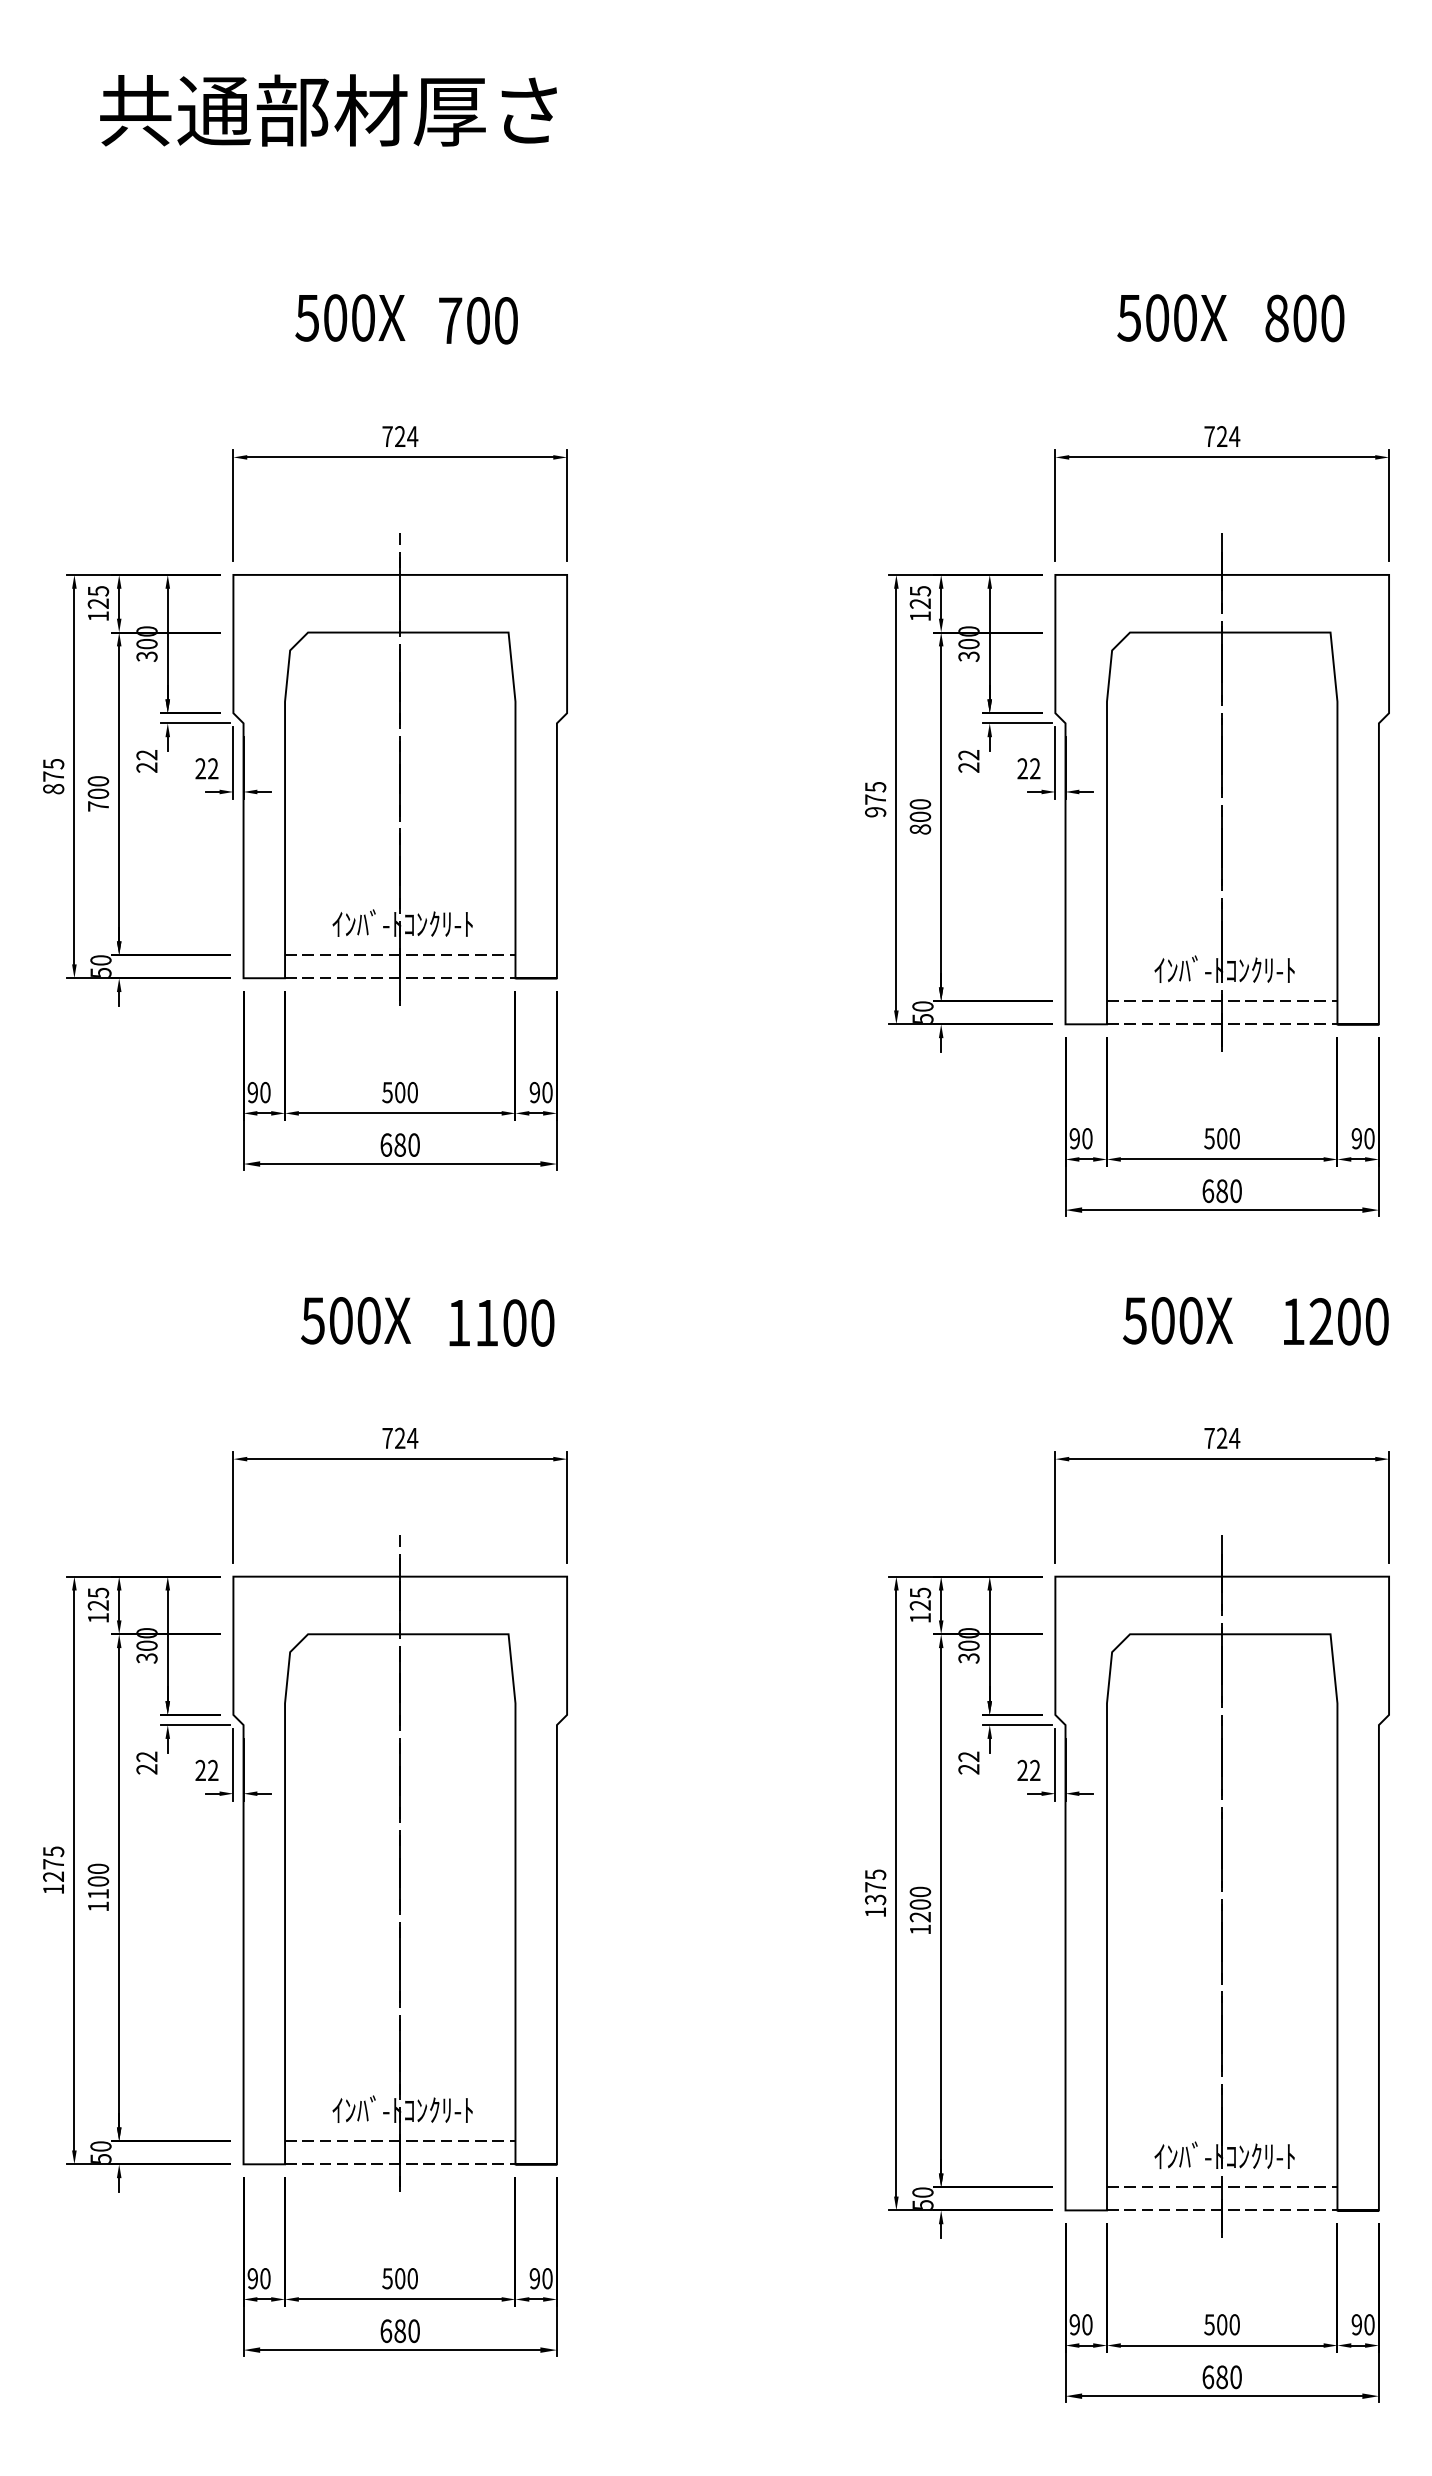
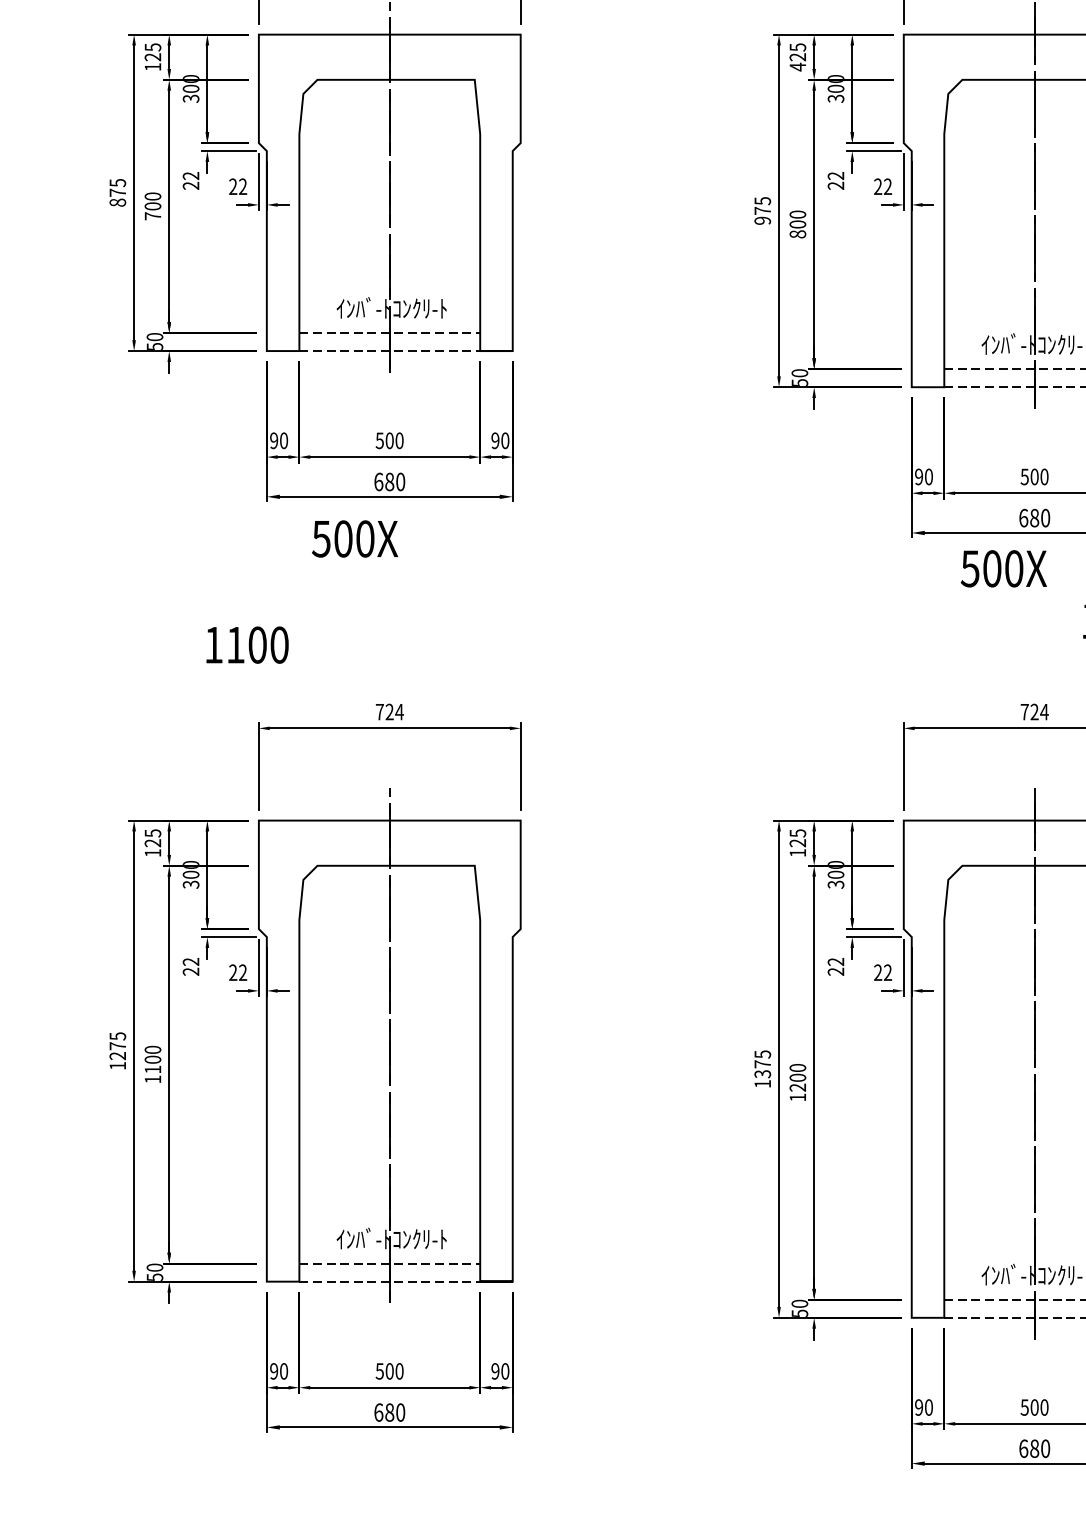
text: (920, 616) -> (797, 67), 125 -> 425
text: (355, 1320) -> (354, 538), moved
text: (1177, 1320) -> (1003, 568), moved
text: (501, 1322) -> (247, 644), moved

